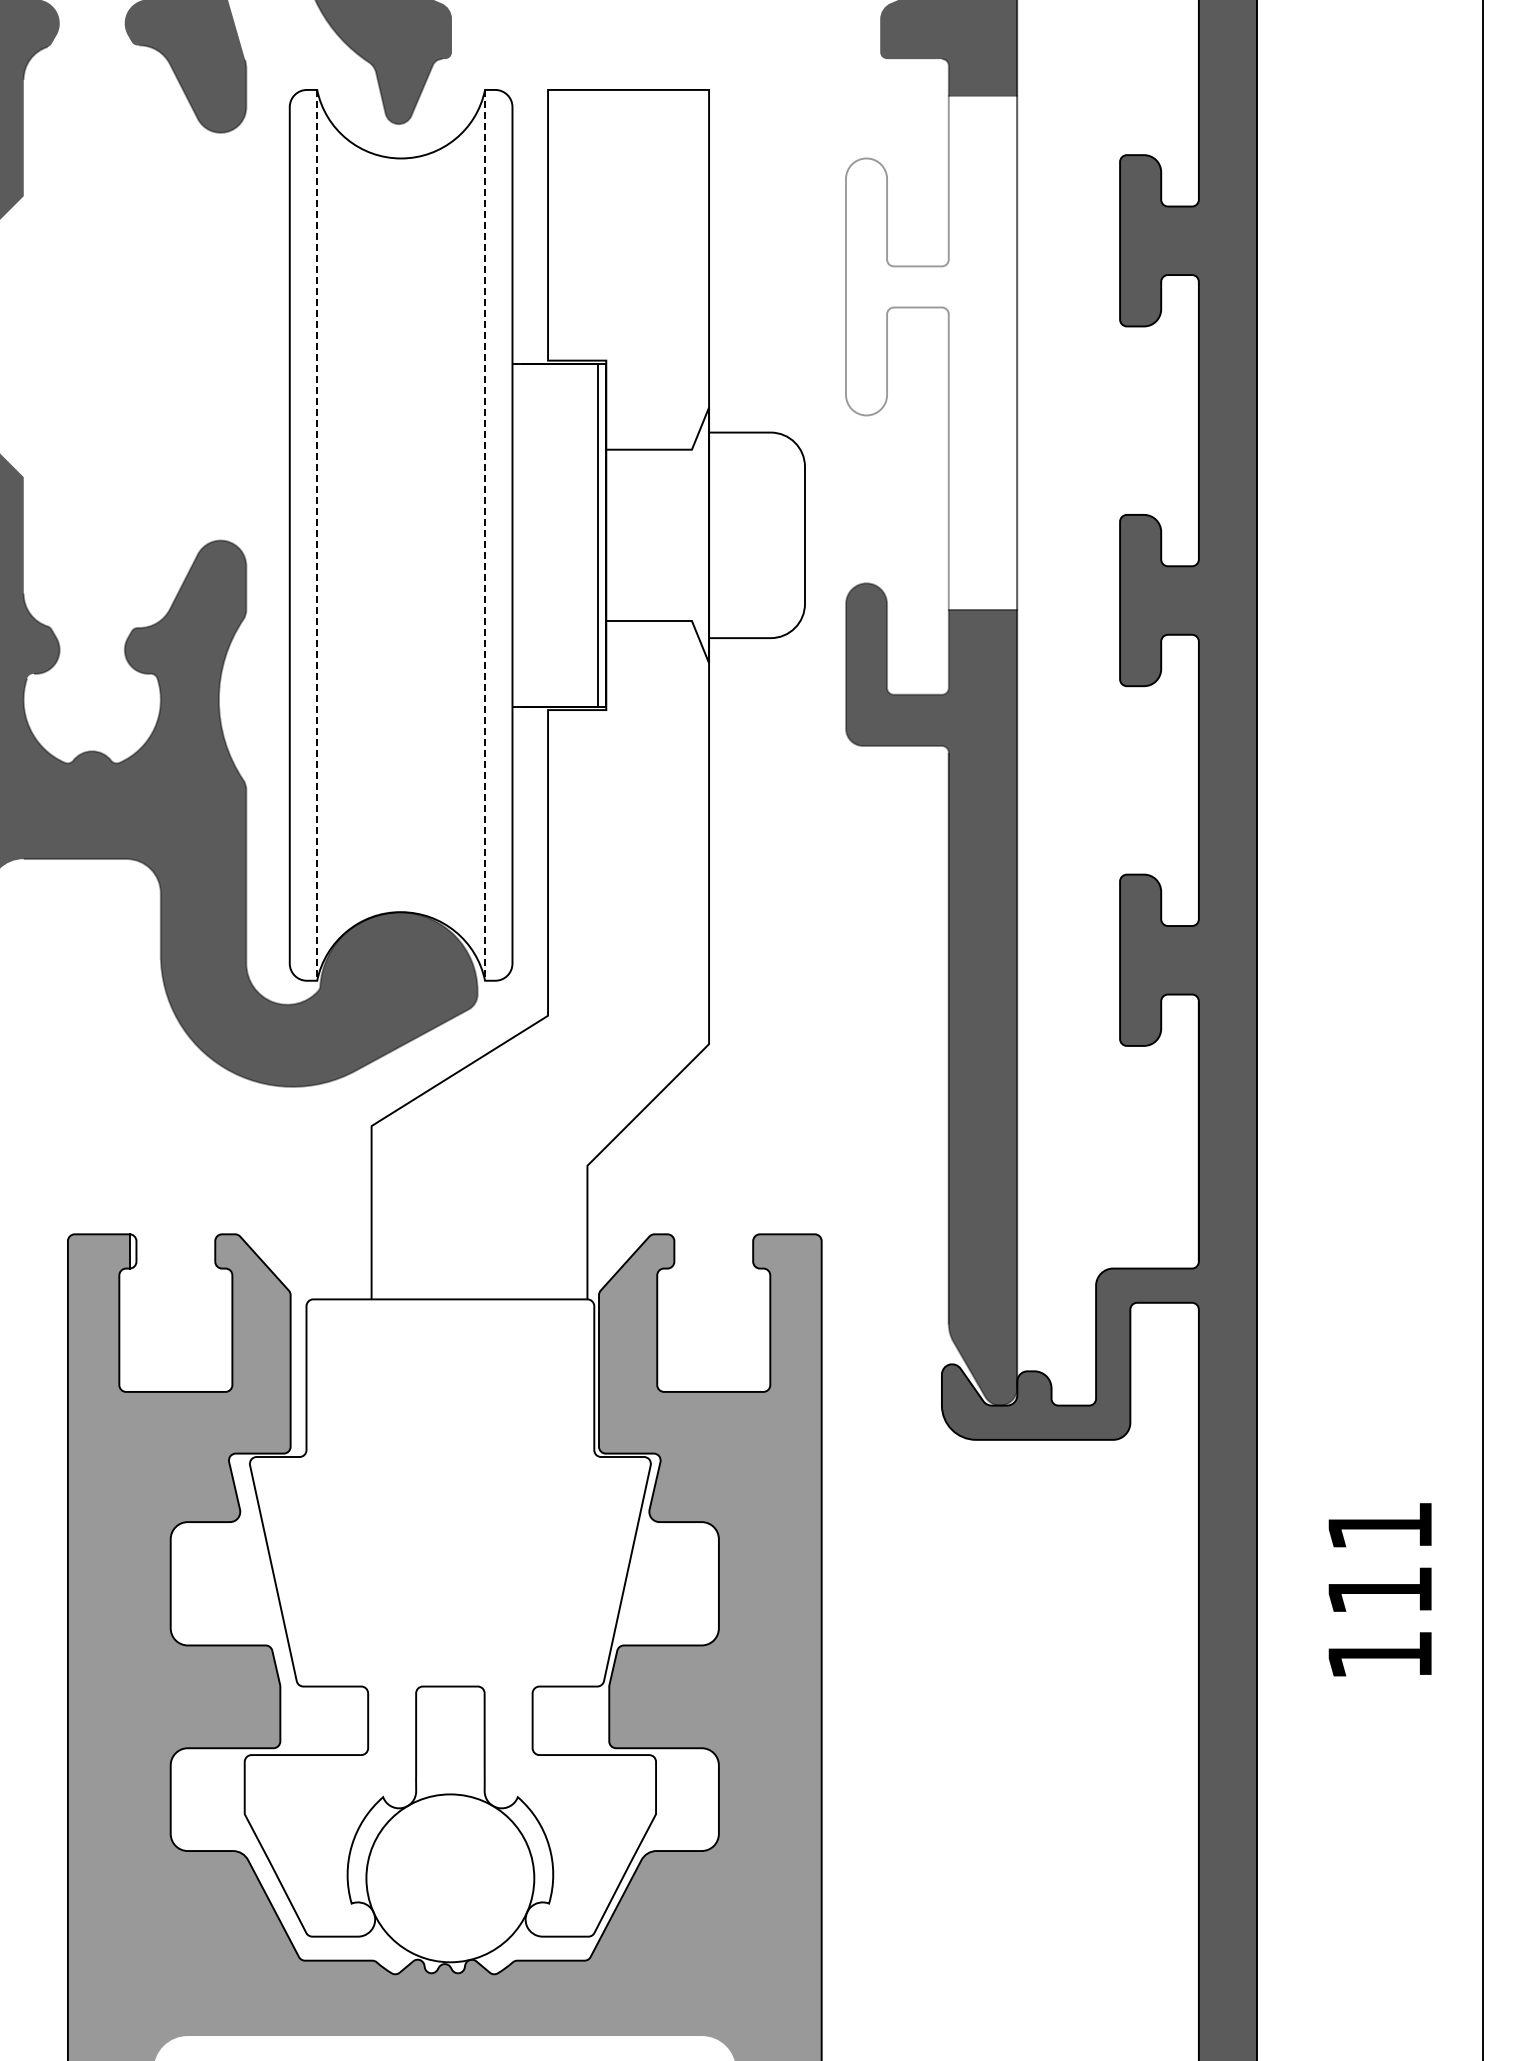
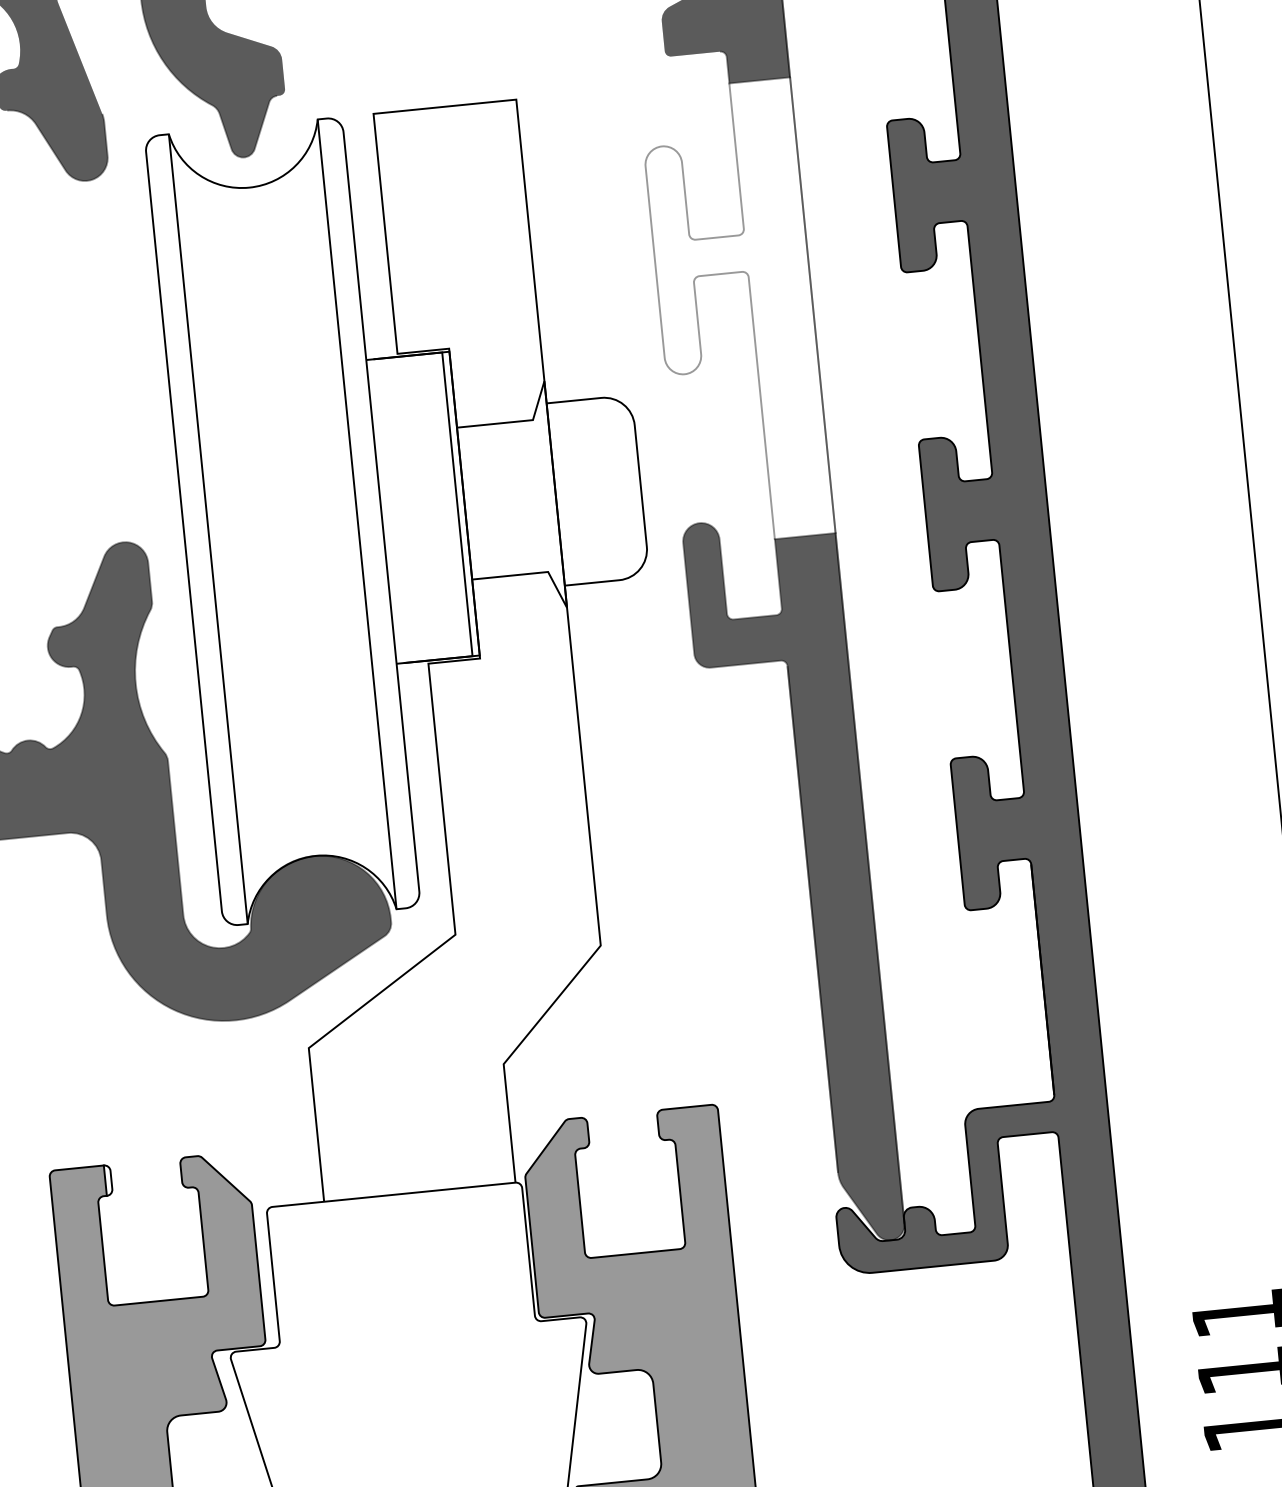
line: (317, 535) -> (208, 529), dashed -> solid
line: (485, 535) -> (357, 514), dashed -> solid

